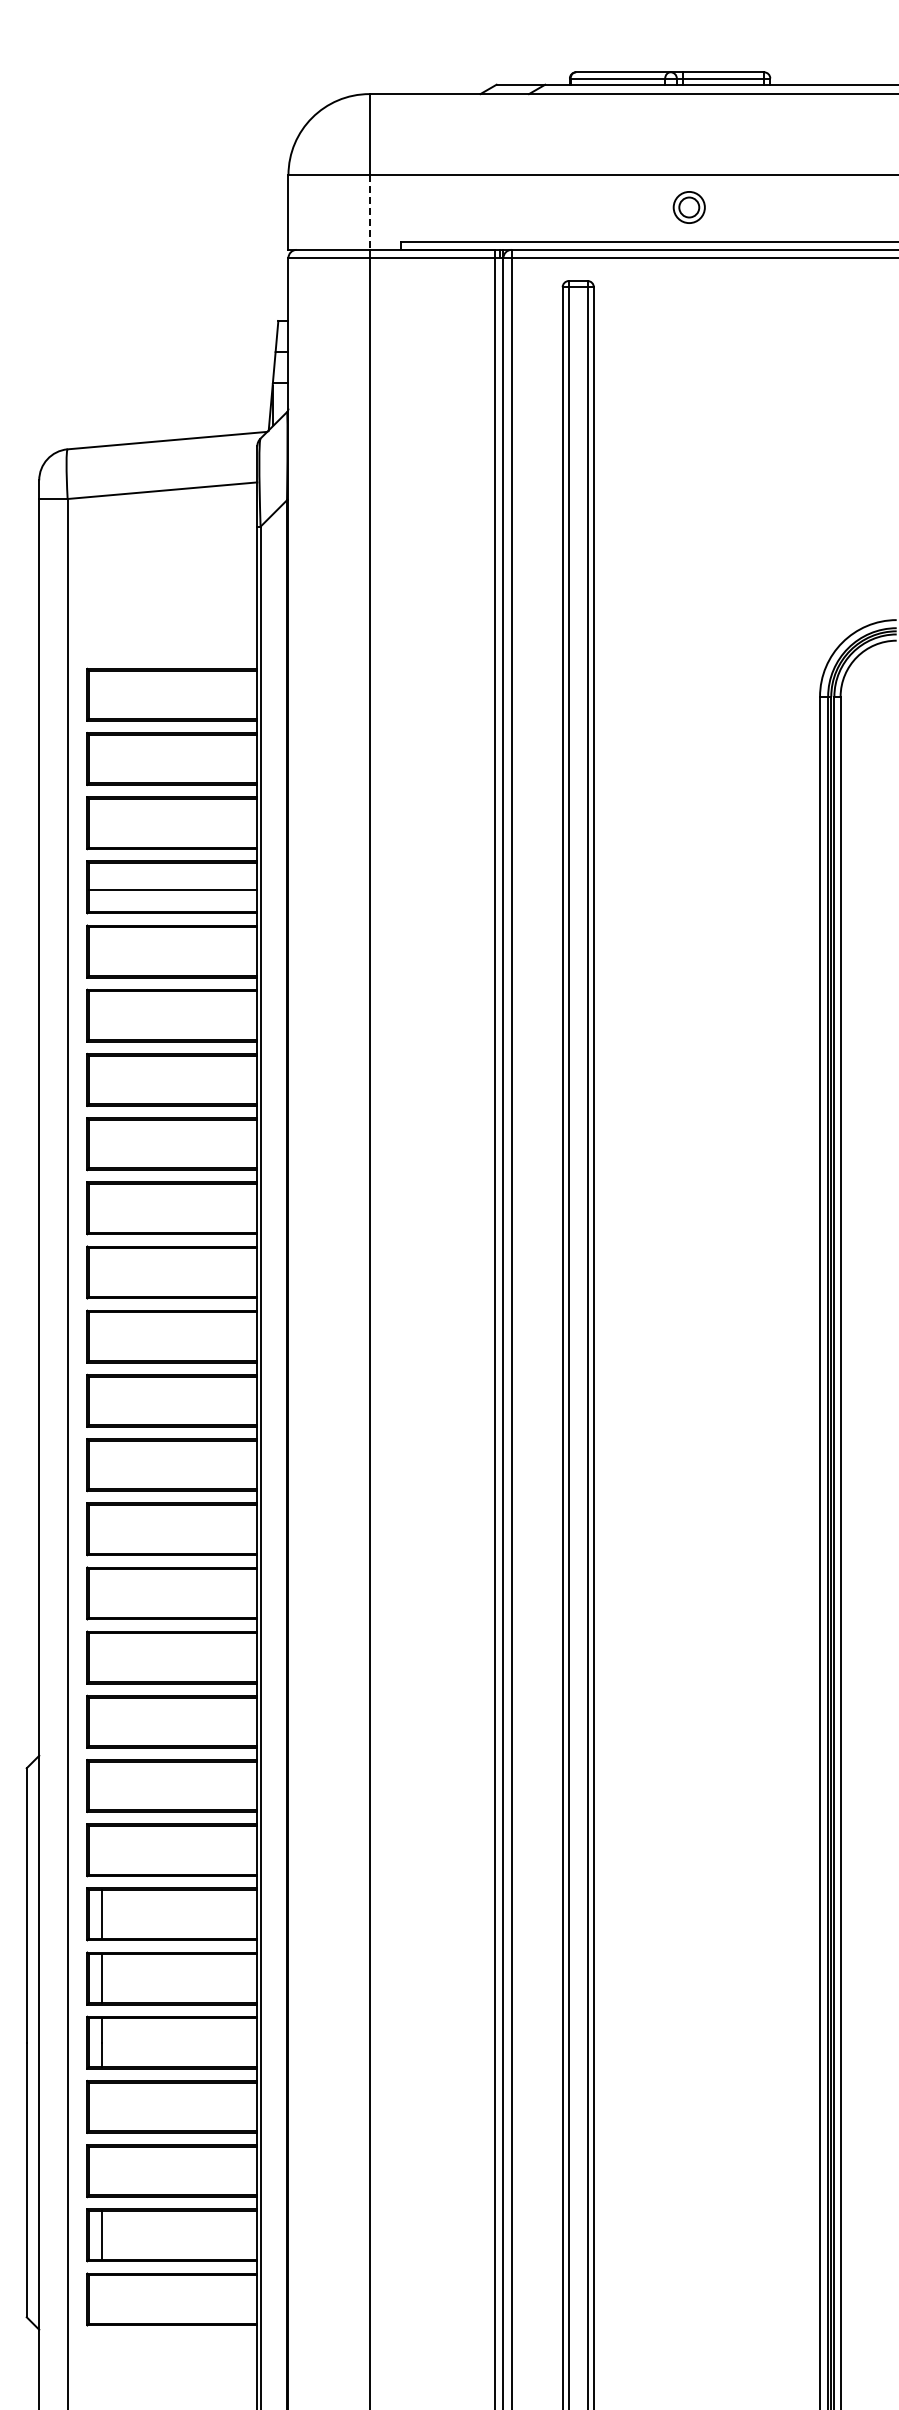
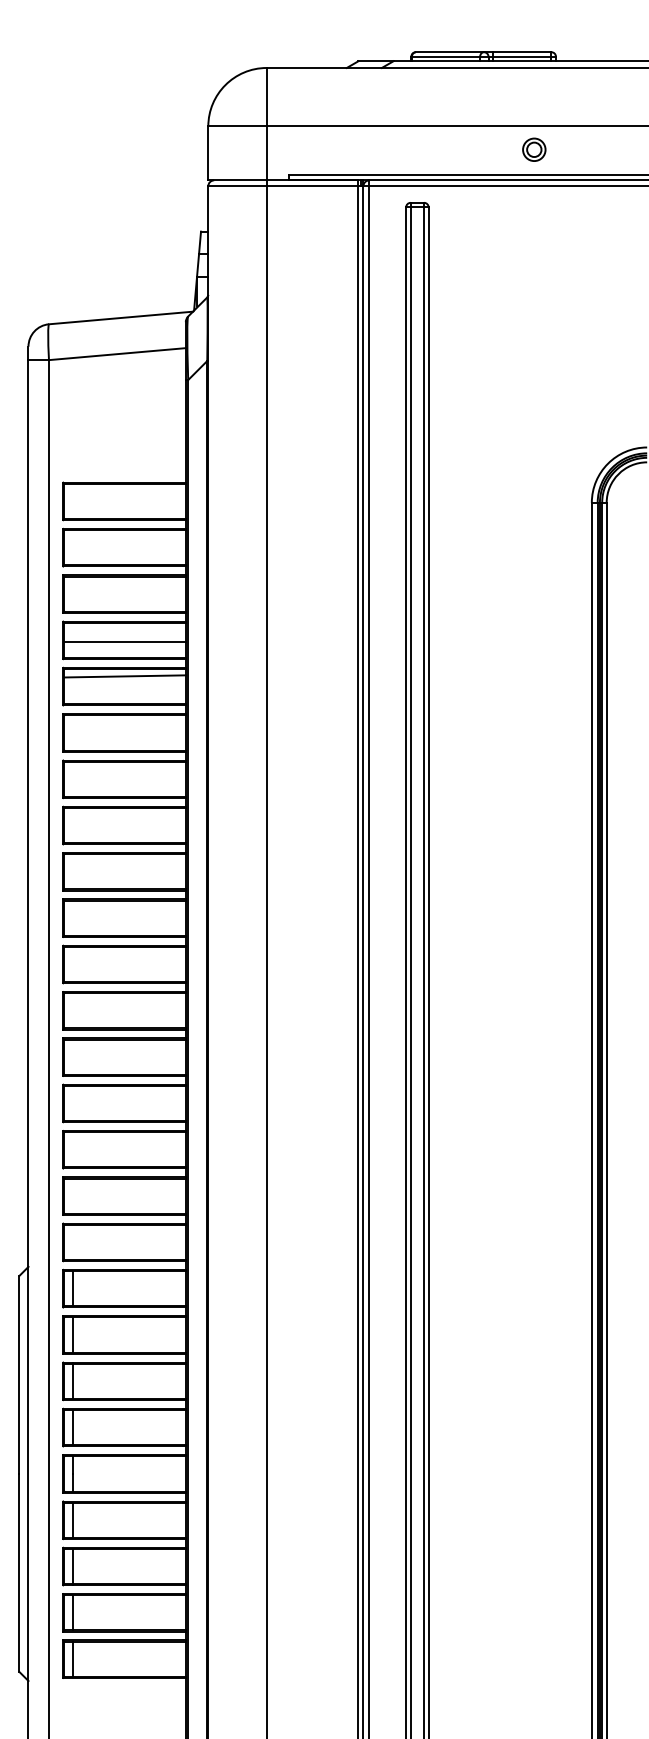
part: (688, 207) -> (533, 149), moved
line: (369, 213) -> (266, 154), dashed -> solid
line: (173, 936) -> (125, 675), added
line: (101, 1785) -> (73, 1288), added
line: (101, 1850) -> (73, 1335), added
line: (101, 2106) -> (73, 1519), added
line: (101, 2170) -> (73, 1566), added
line: (101, 2299) -> (73, 1659), added

